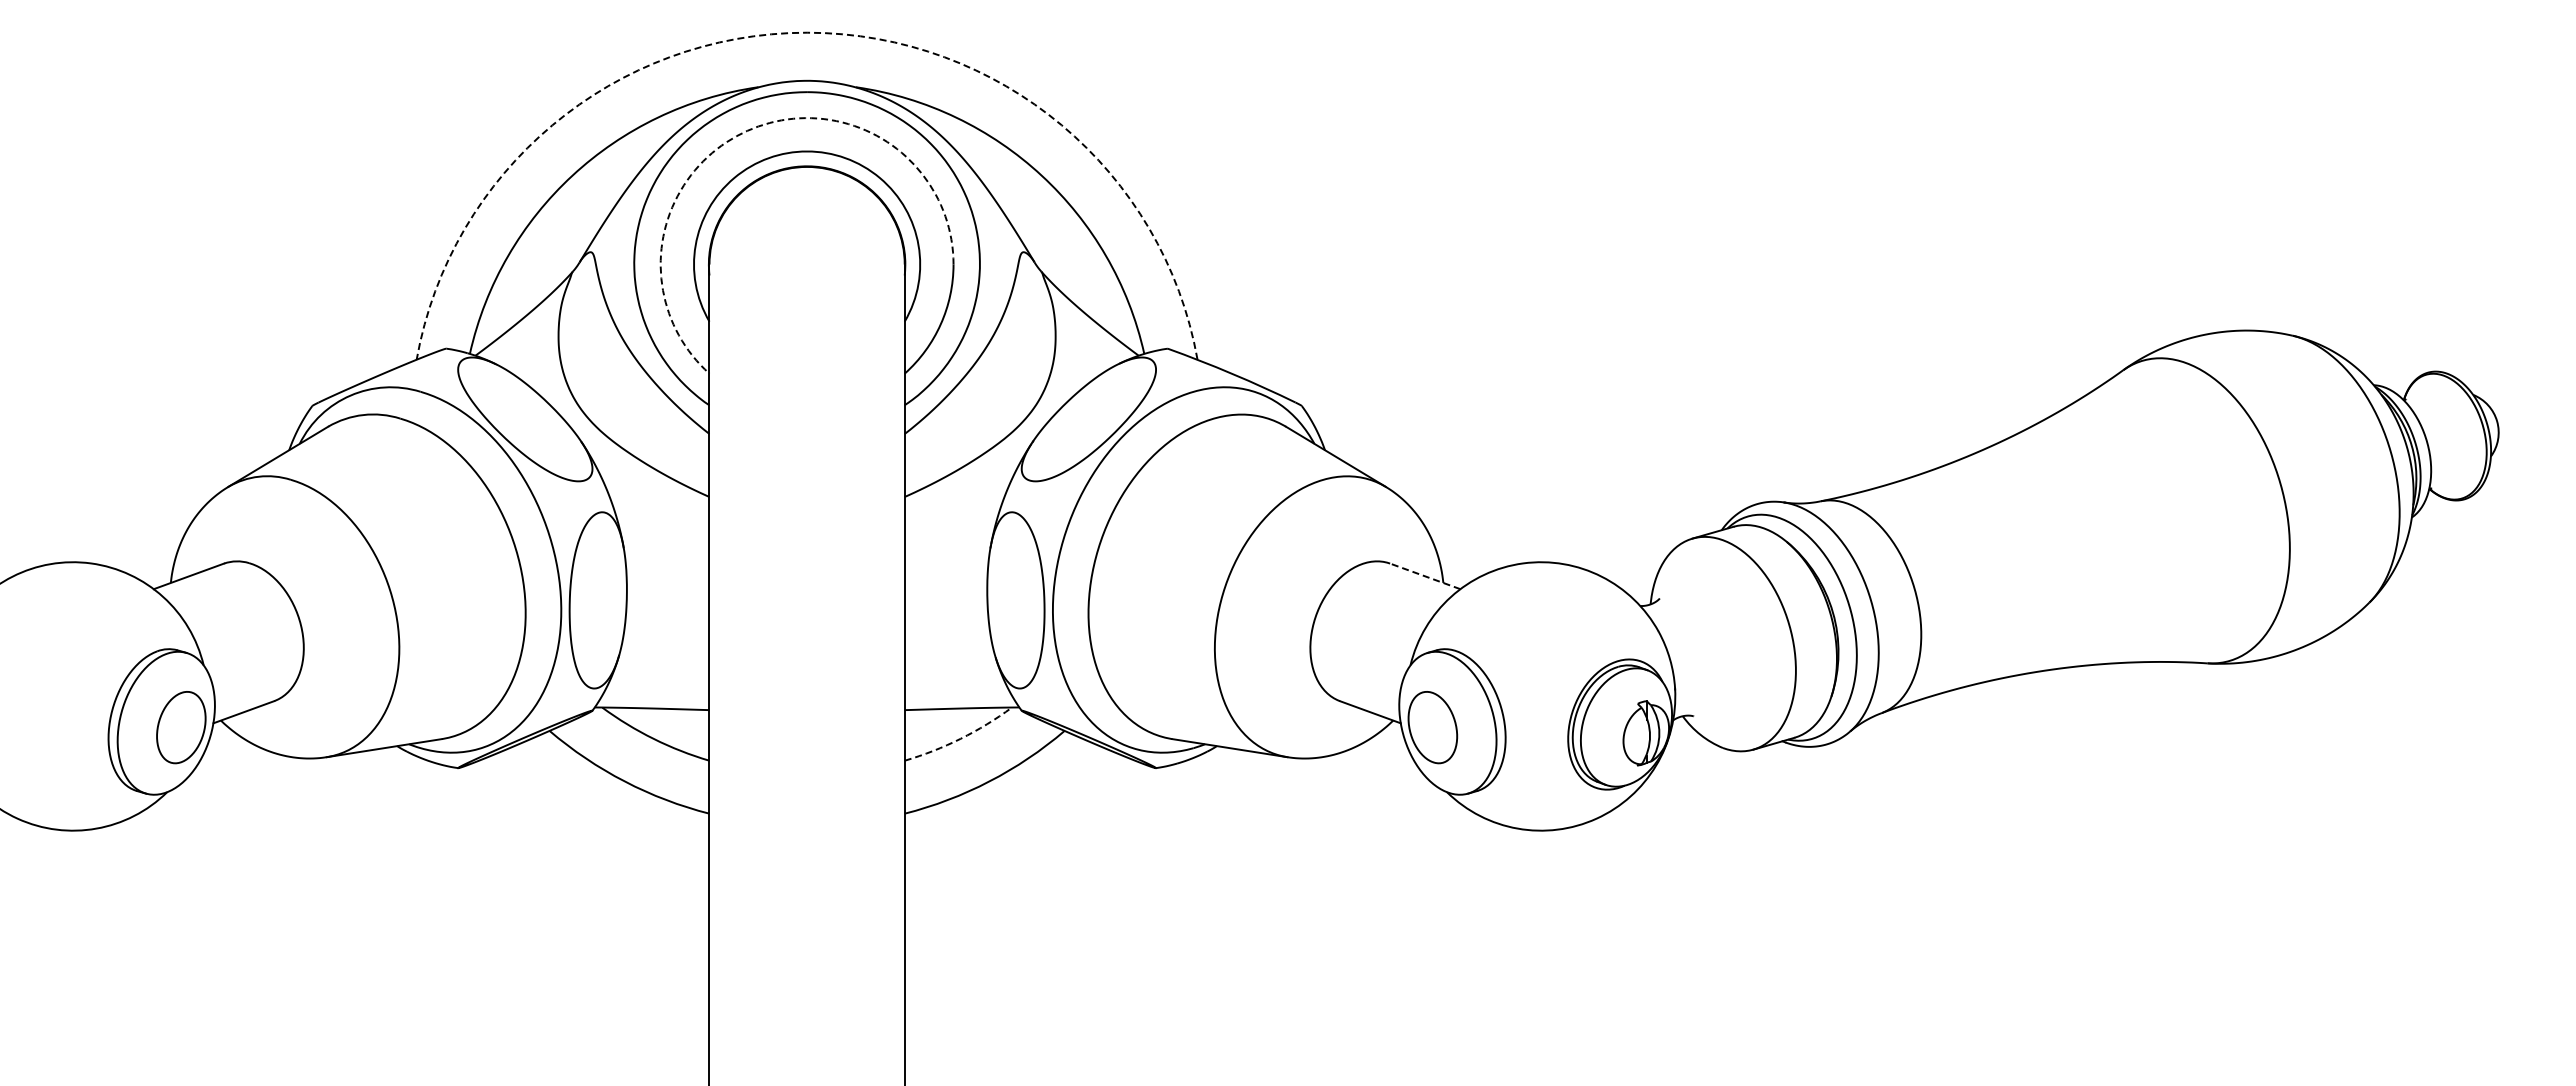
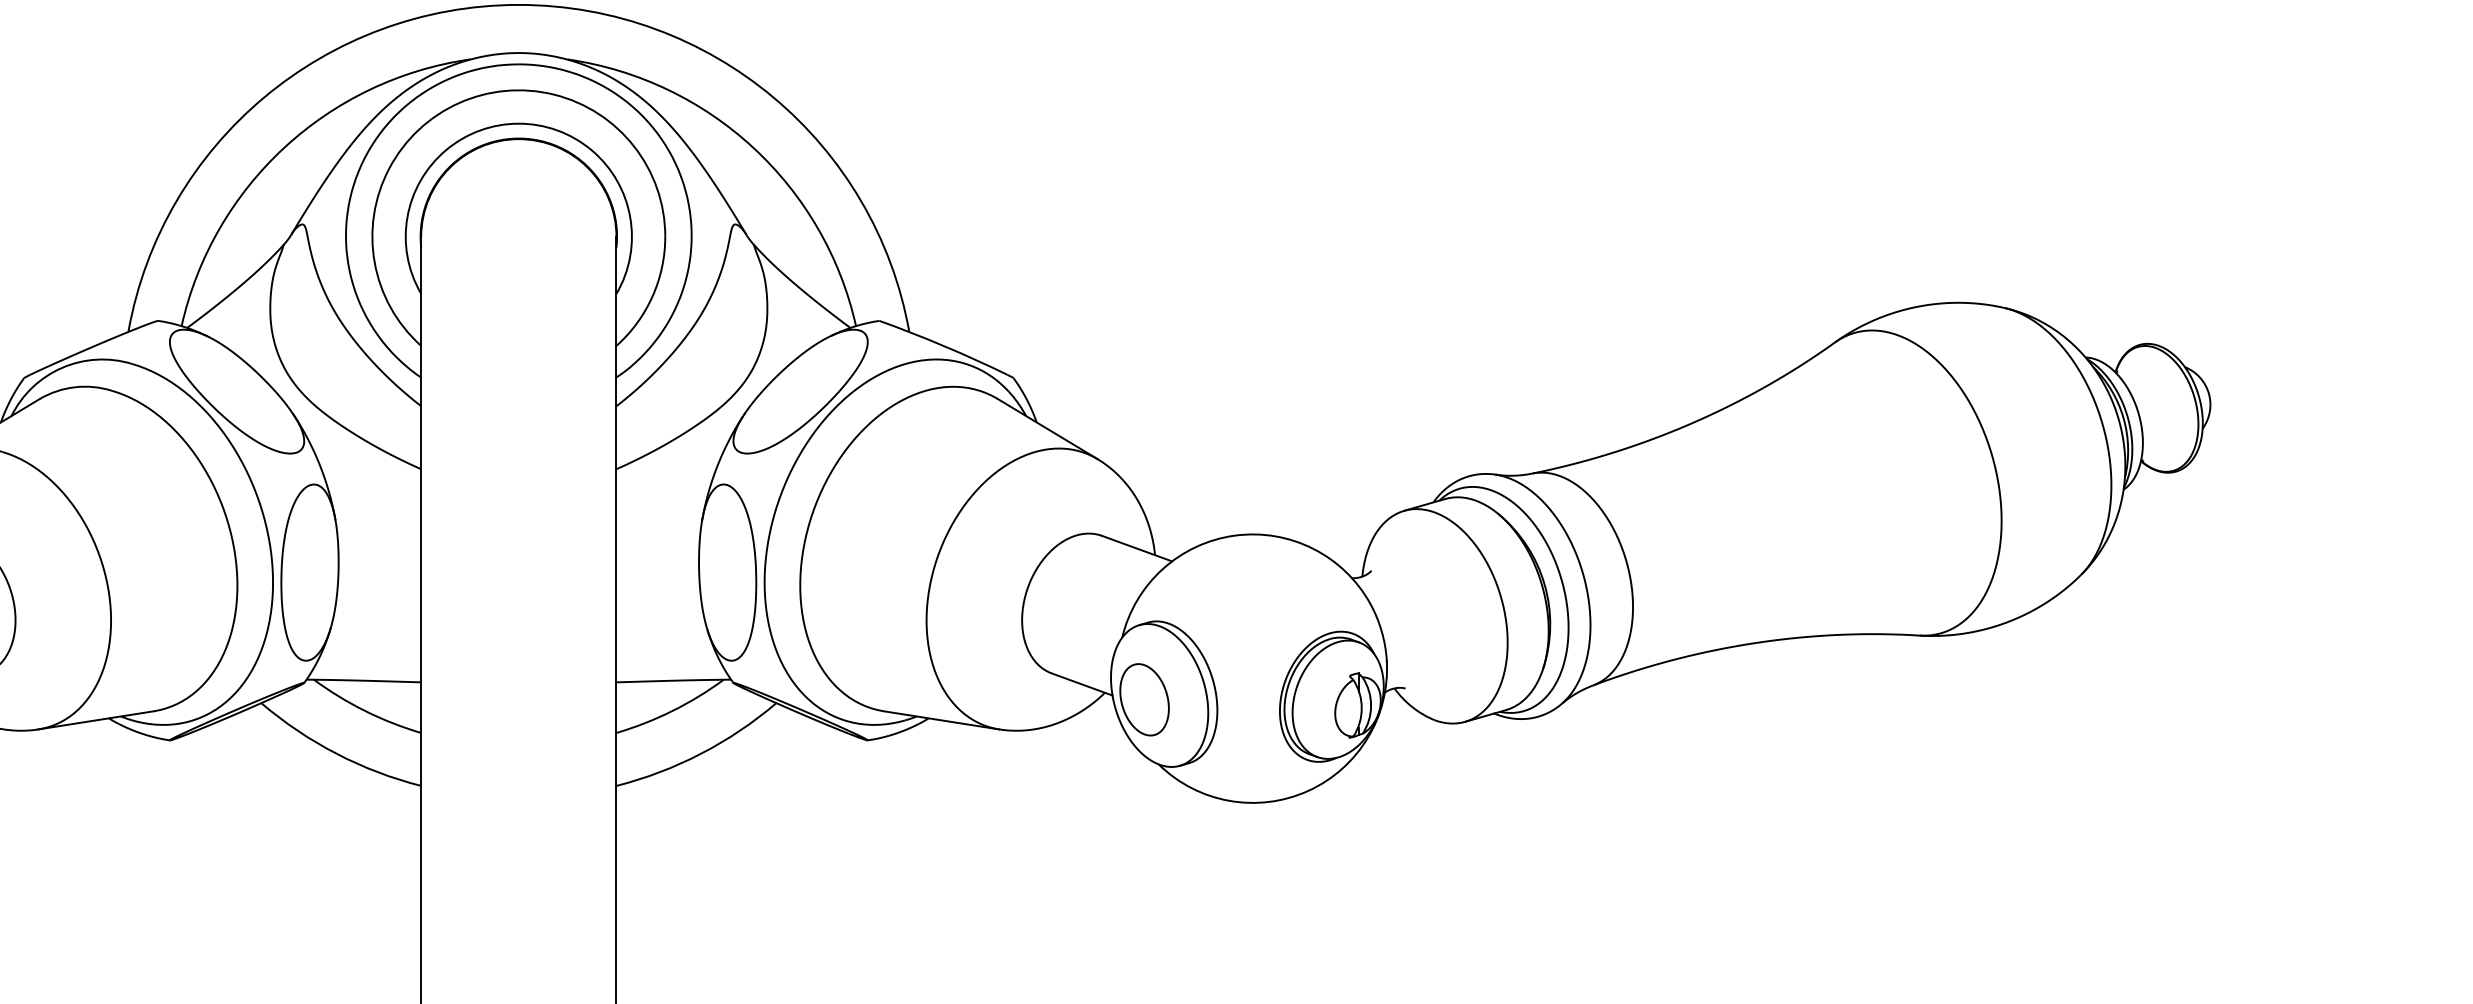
arc: (807, 32) -> (519, 4), dashed -> solid
arc: (747, 130) -> (459, 102), dashed -> solid
line: (1424, 576) -> (1136, 548), dashed -> solid
arc: (960, 738) -> (672, 710), dashed -> solid

